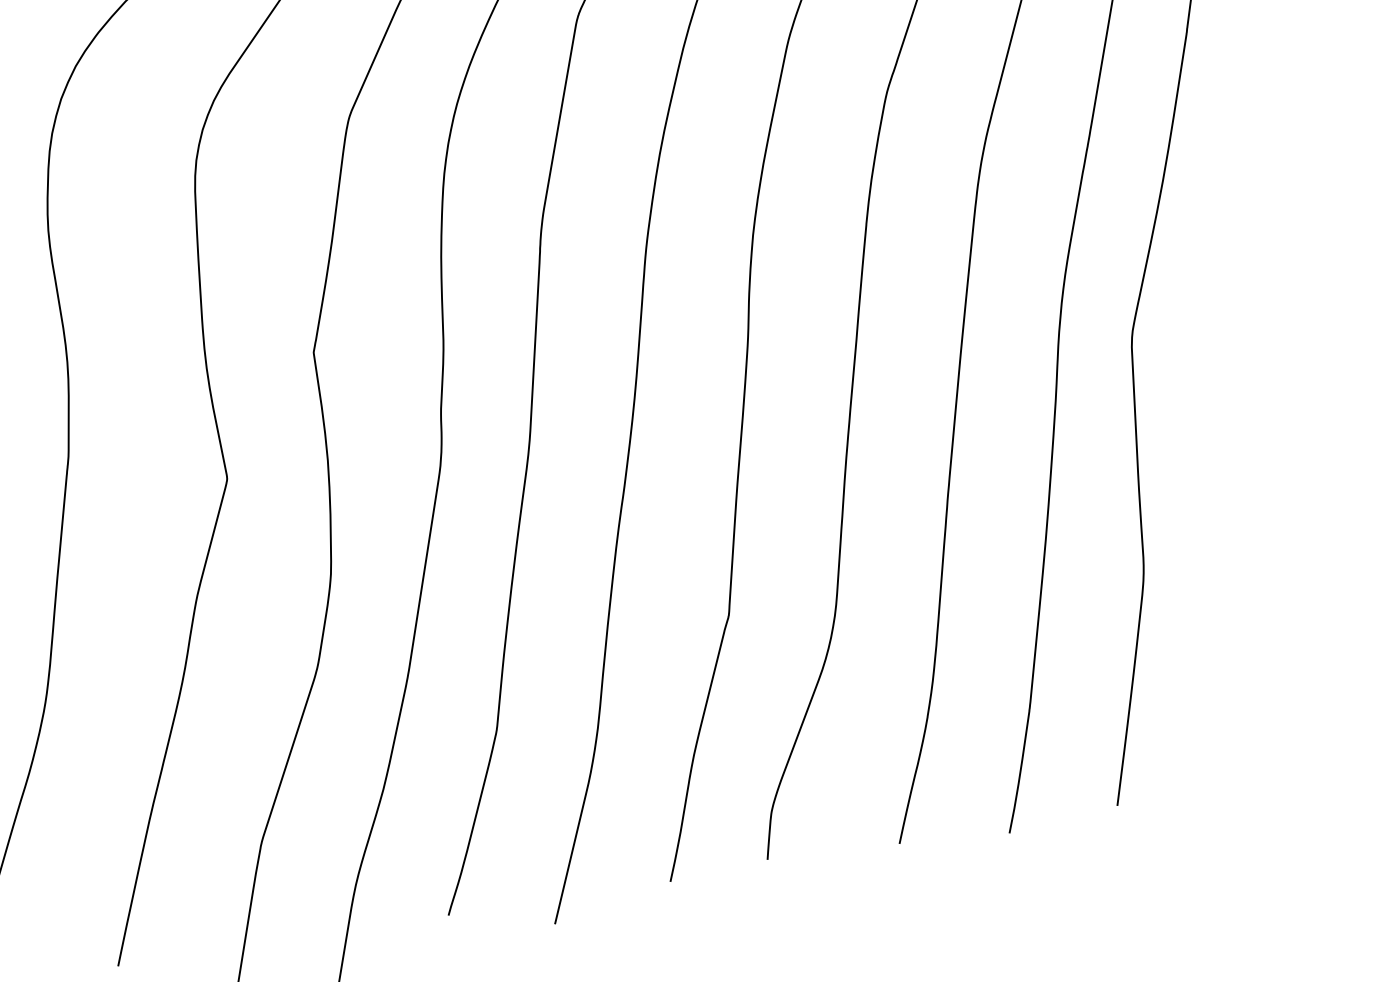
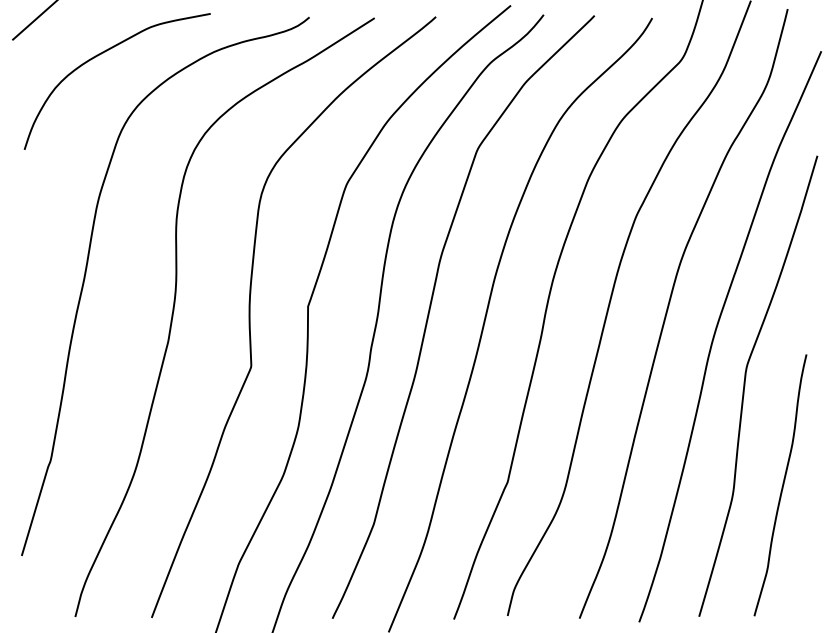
curve: (1231, 542) -> (782, 485), added

